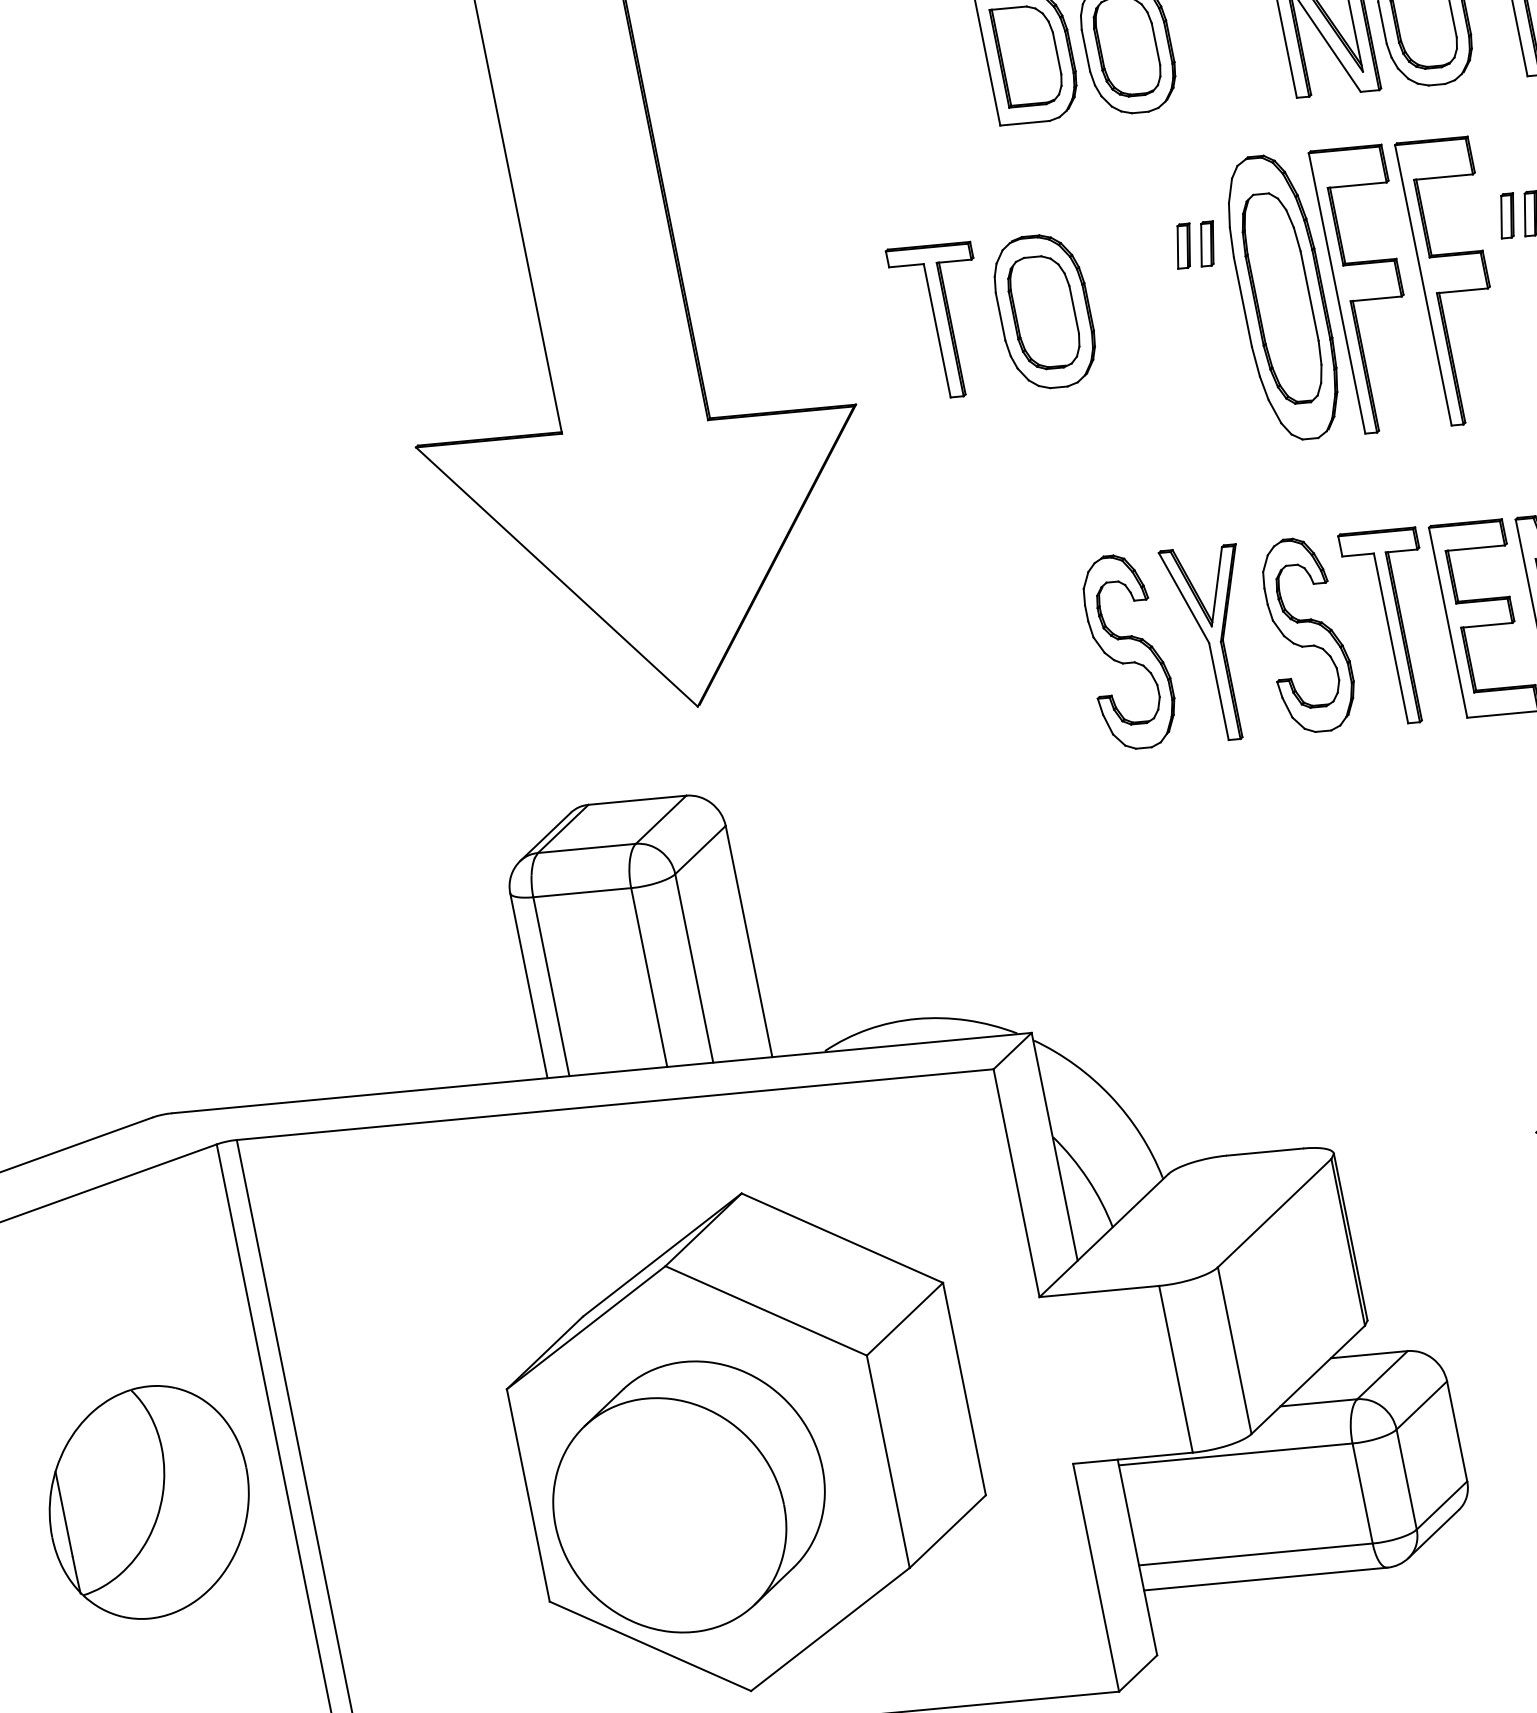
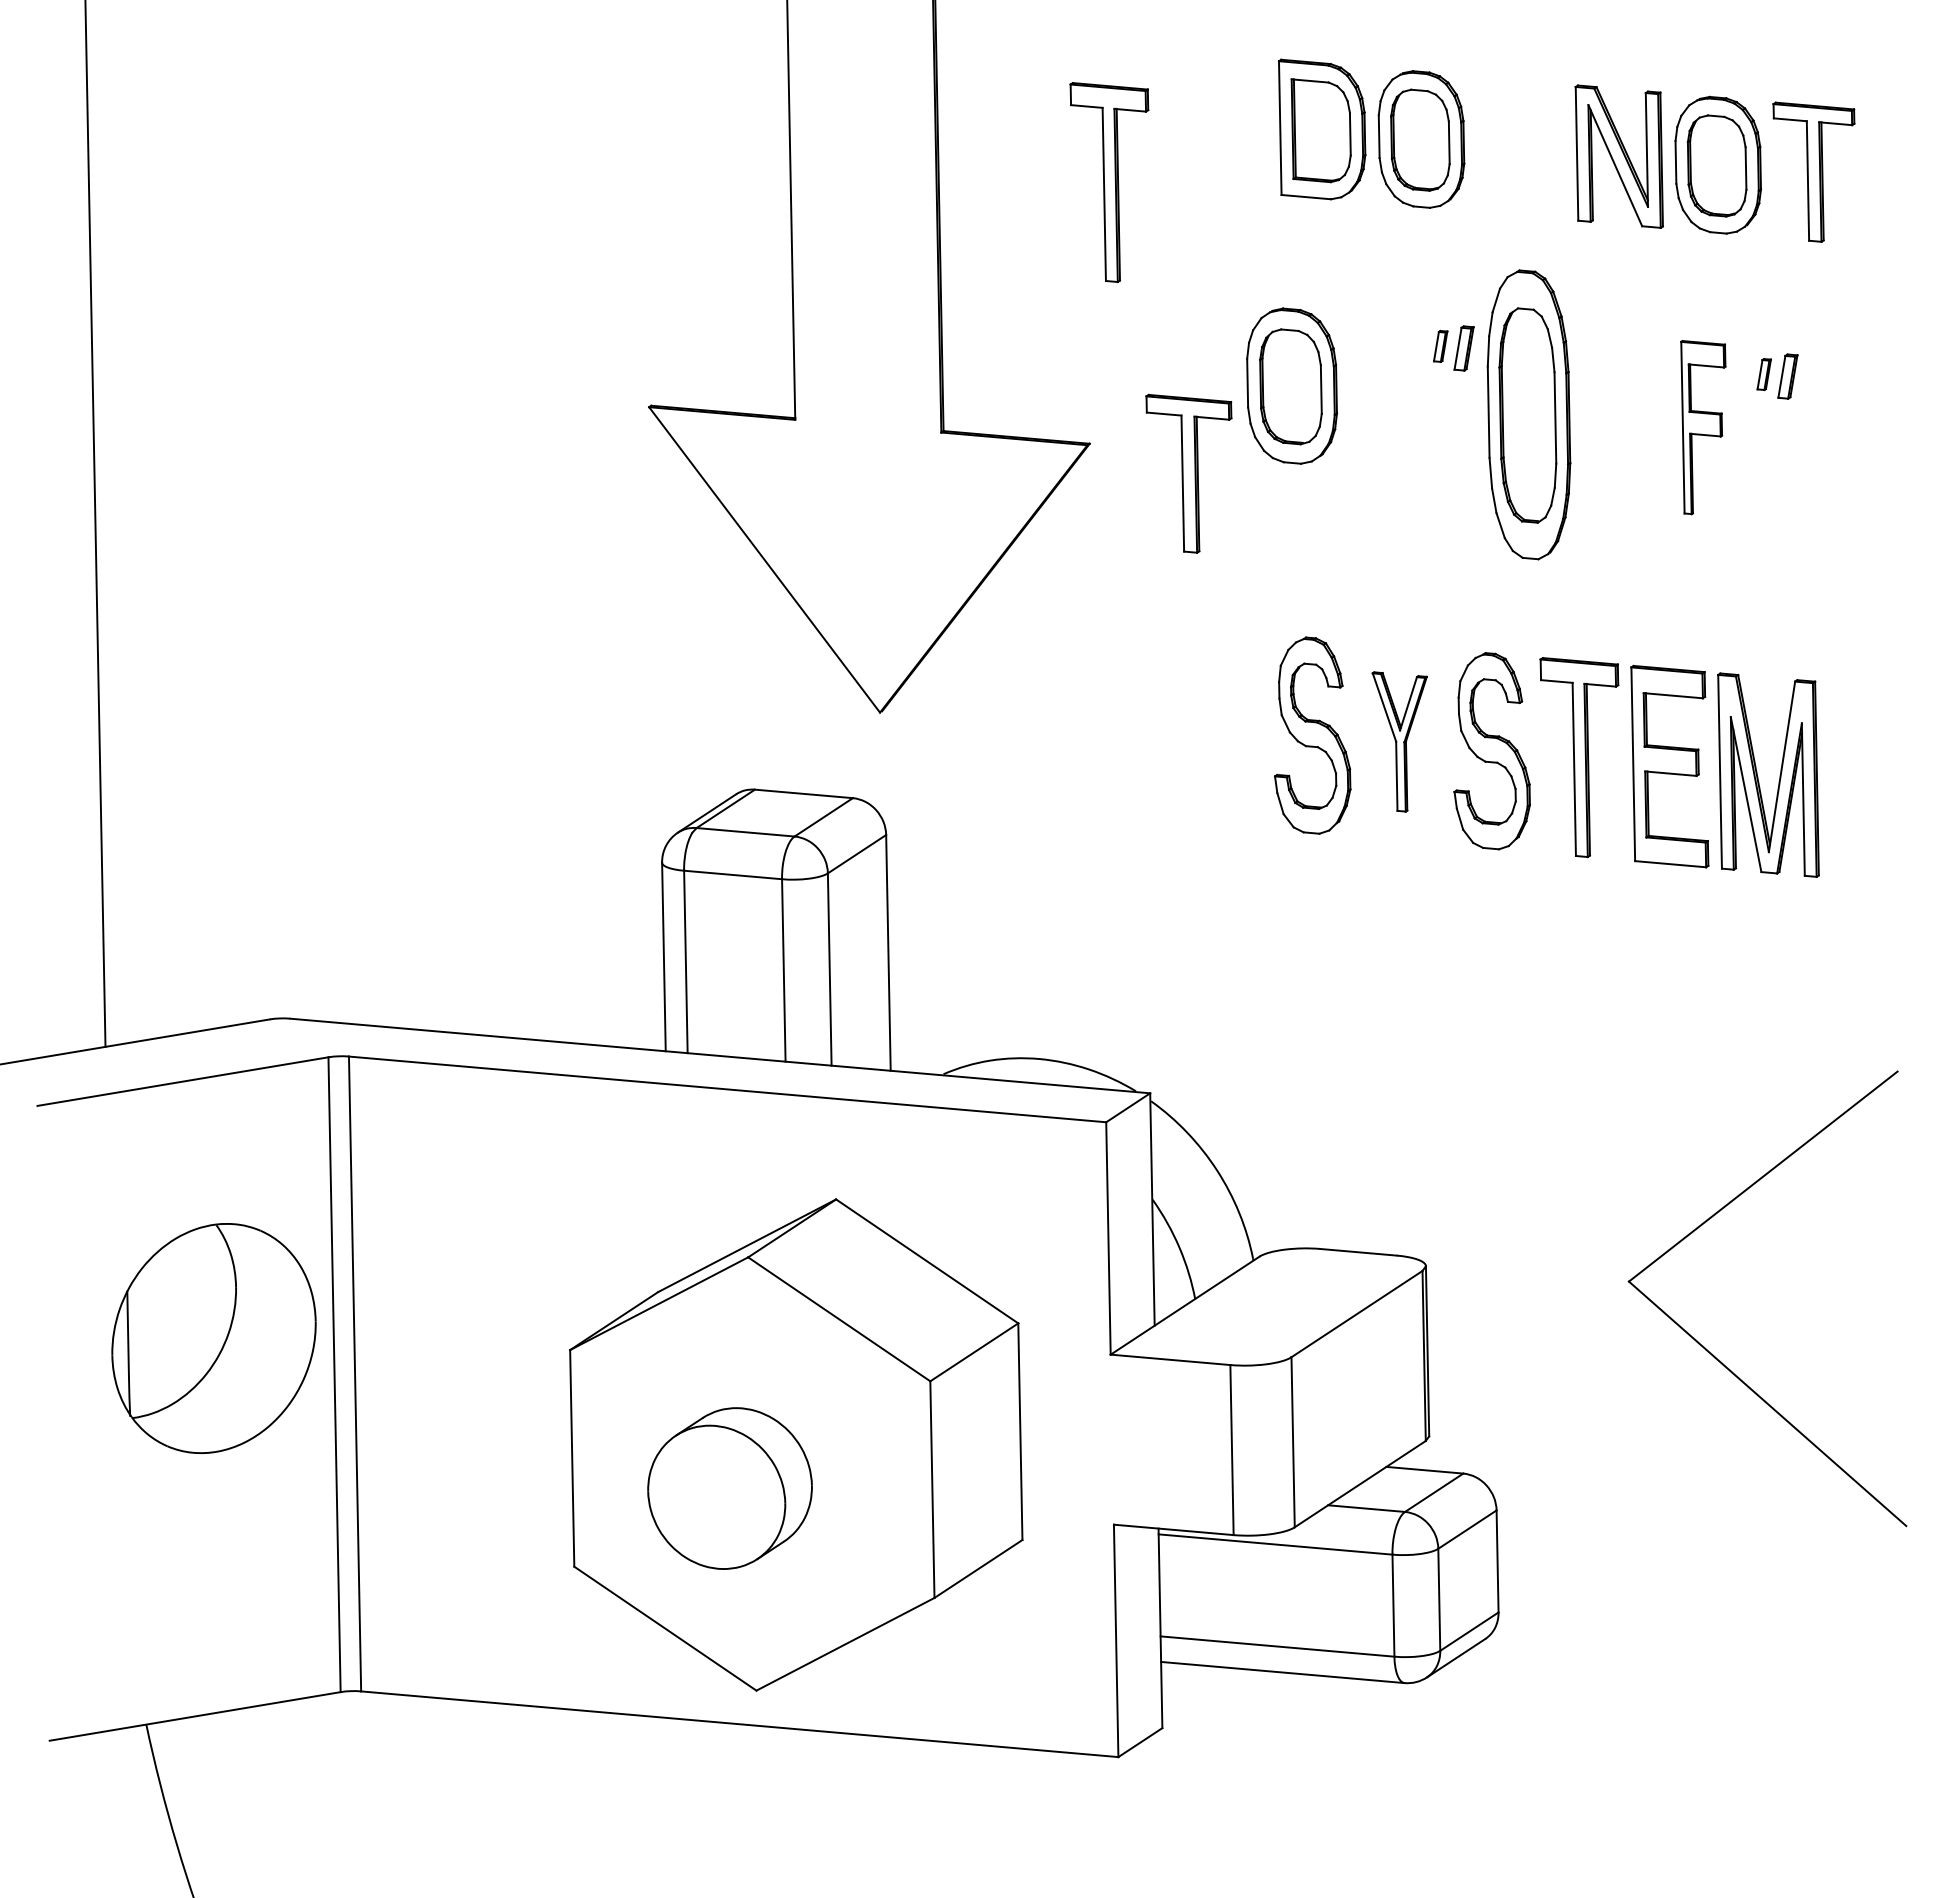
part: (828, 144) -> (1109, 182), added
part: (1506, 216) -> (1763, 374), size x0.7
part: (1183, 246) -> (1440, 346), size x0.7
part: (1457, 278) -> (1703, 427), size x0.6
part: (1370, 286) -> (1616, 419), removed
part: (941, 319) -> (1188, 473), moved
part: (1214, 642) -> (1399, 741), size x0.7
part: (688, 1496) -> (729, 1488), size x0.6
part: (148, 1502) -> (213, 1338), moved

